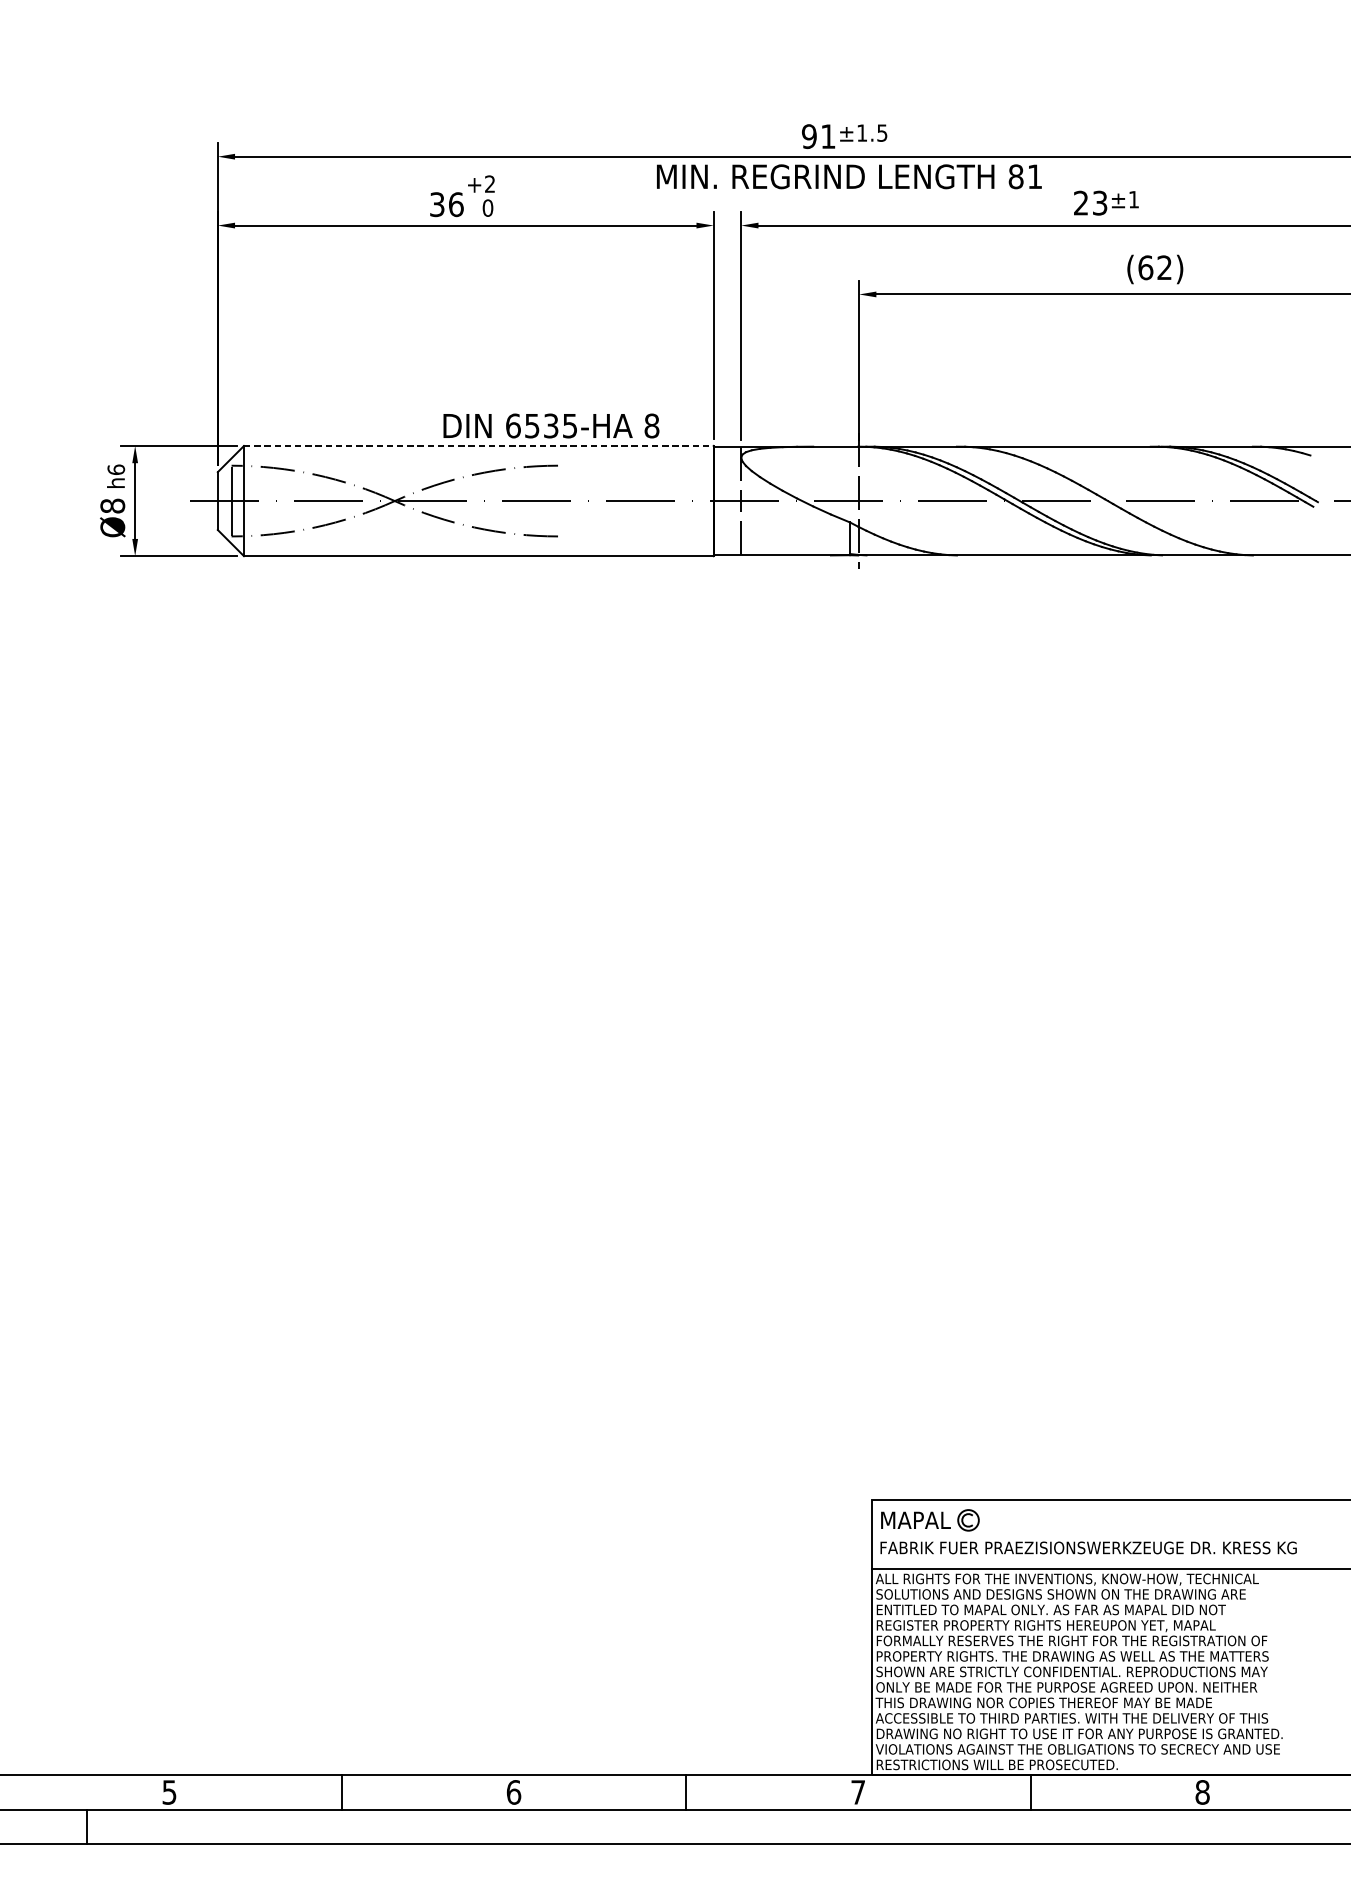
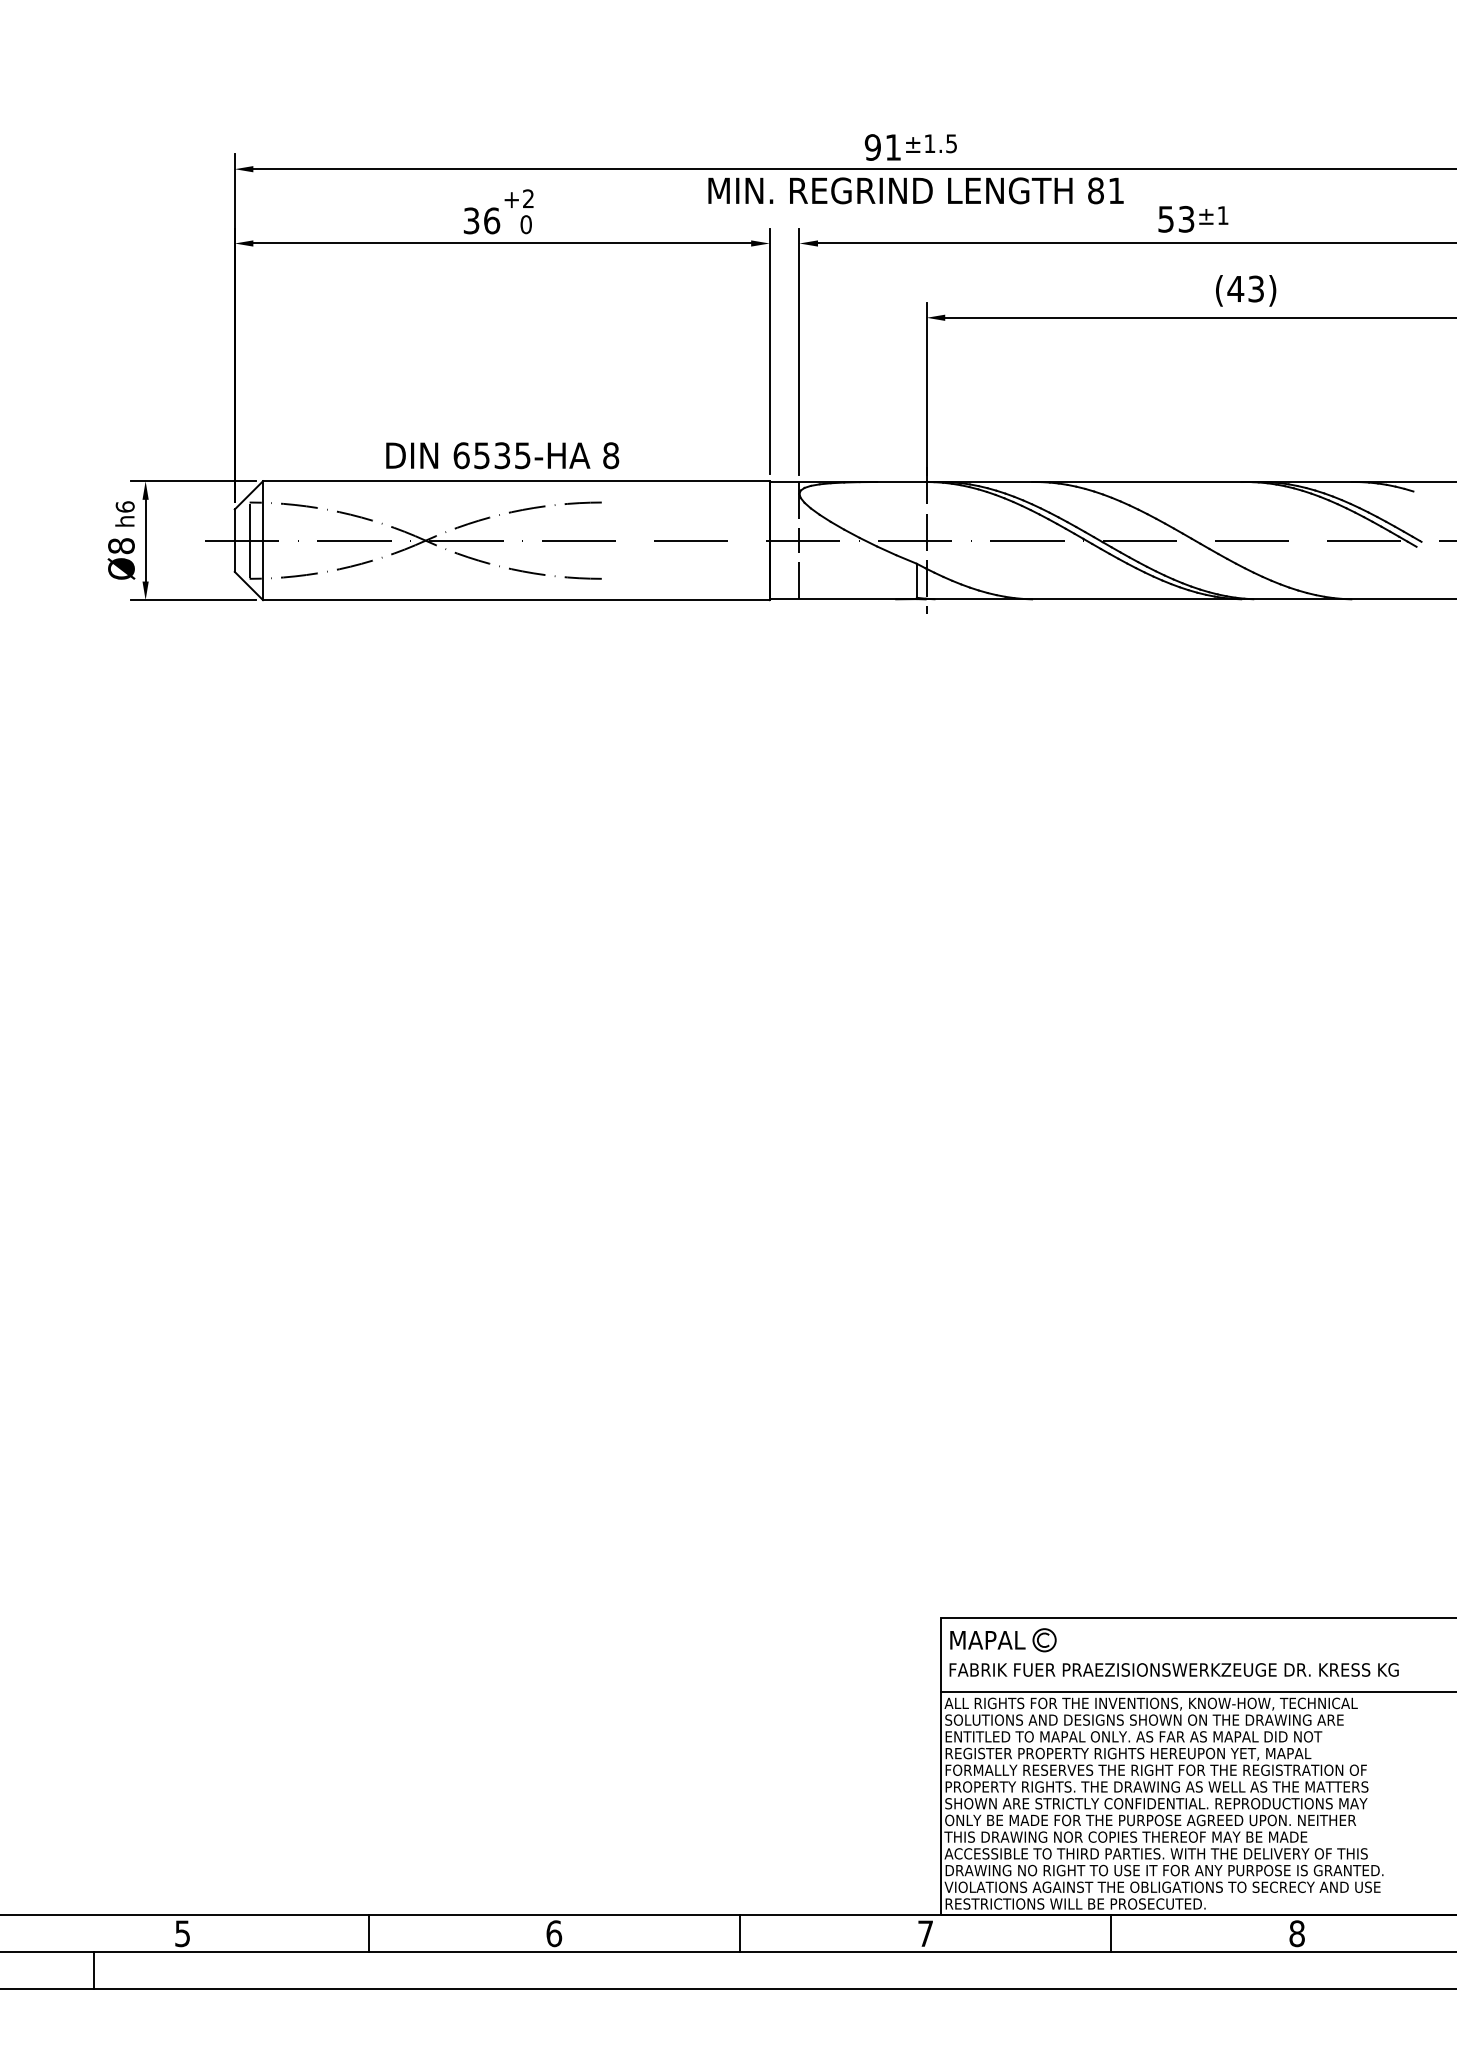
text: (1080, 203) -> (1165, 219), 23 -> 53
text: (1154, 267) -> (1245, 288), (62) -> (43)
text: (551, 425) -> (502, 455), moved
line: (478, 446) -> (516, 481), dashed -> solid

